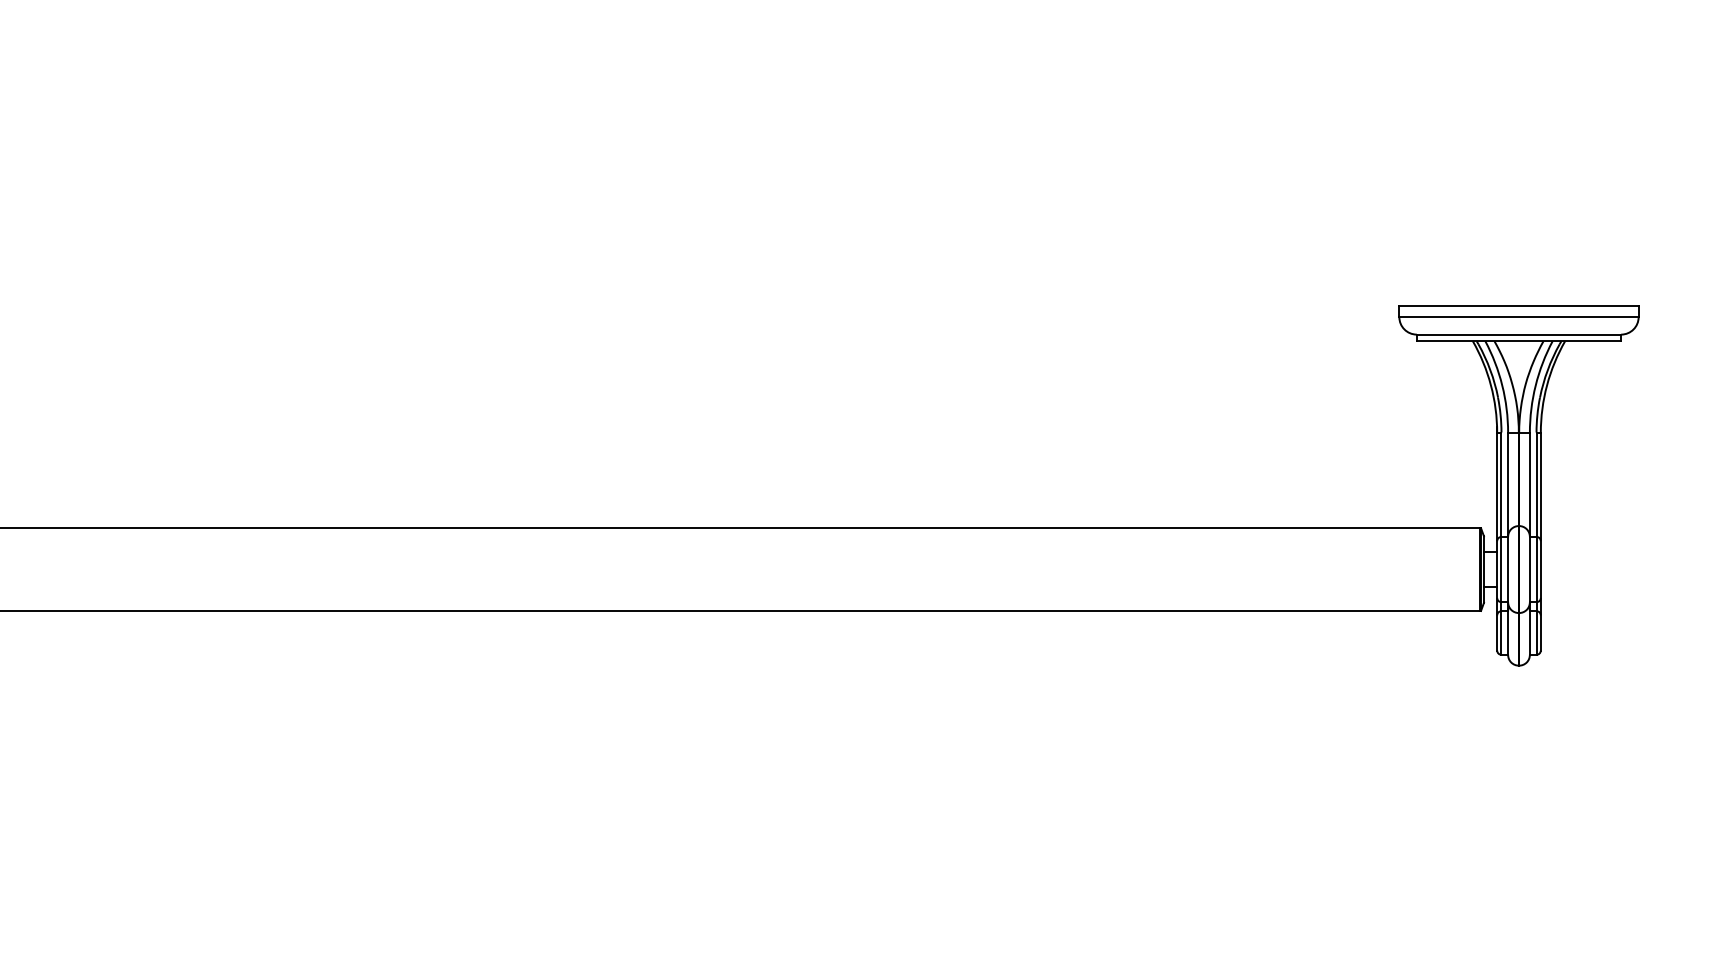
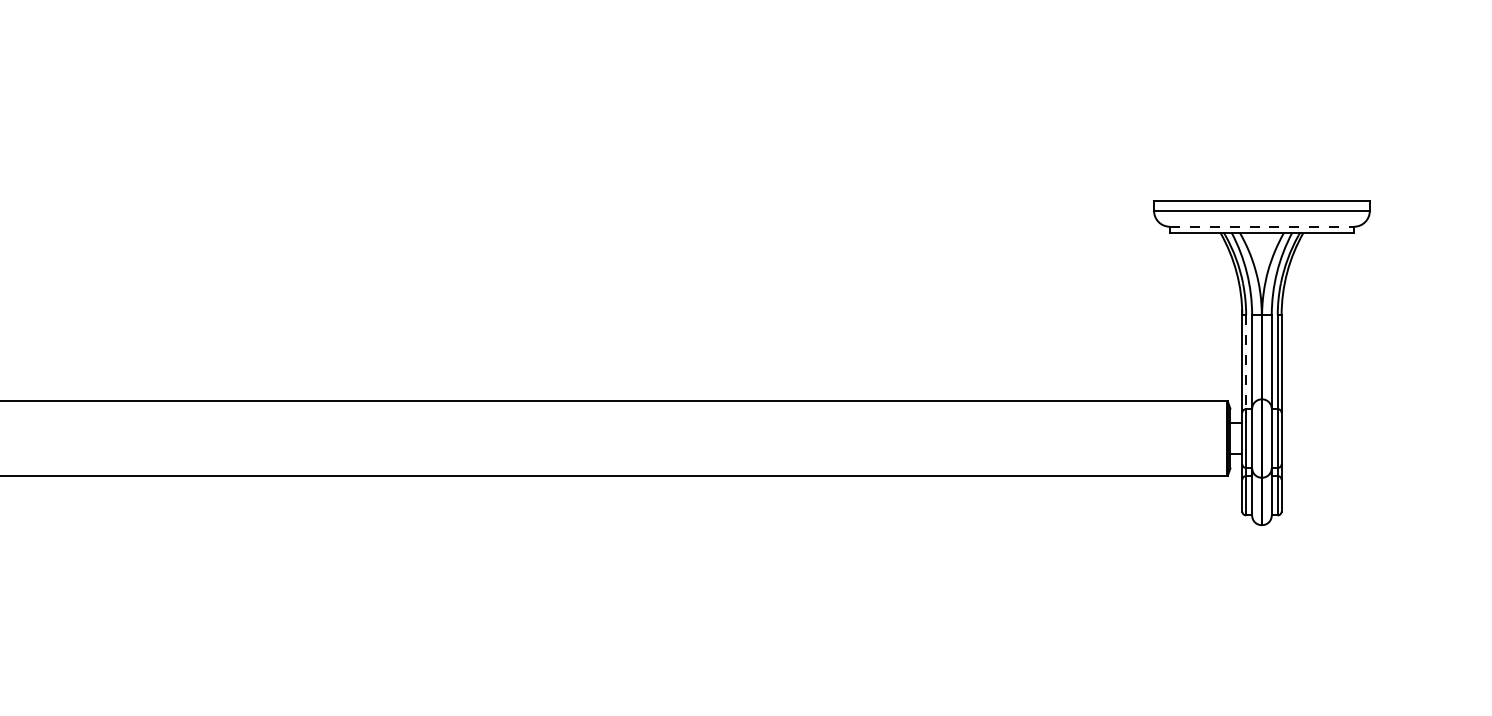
line: (1519, 334) -> (1262, 226), solid -> dashed
line: (1501, 485) -> (1246, 362), solid -> dashed

